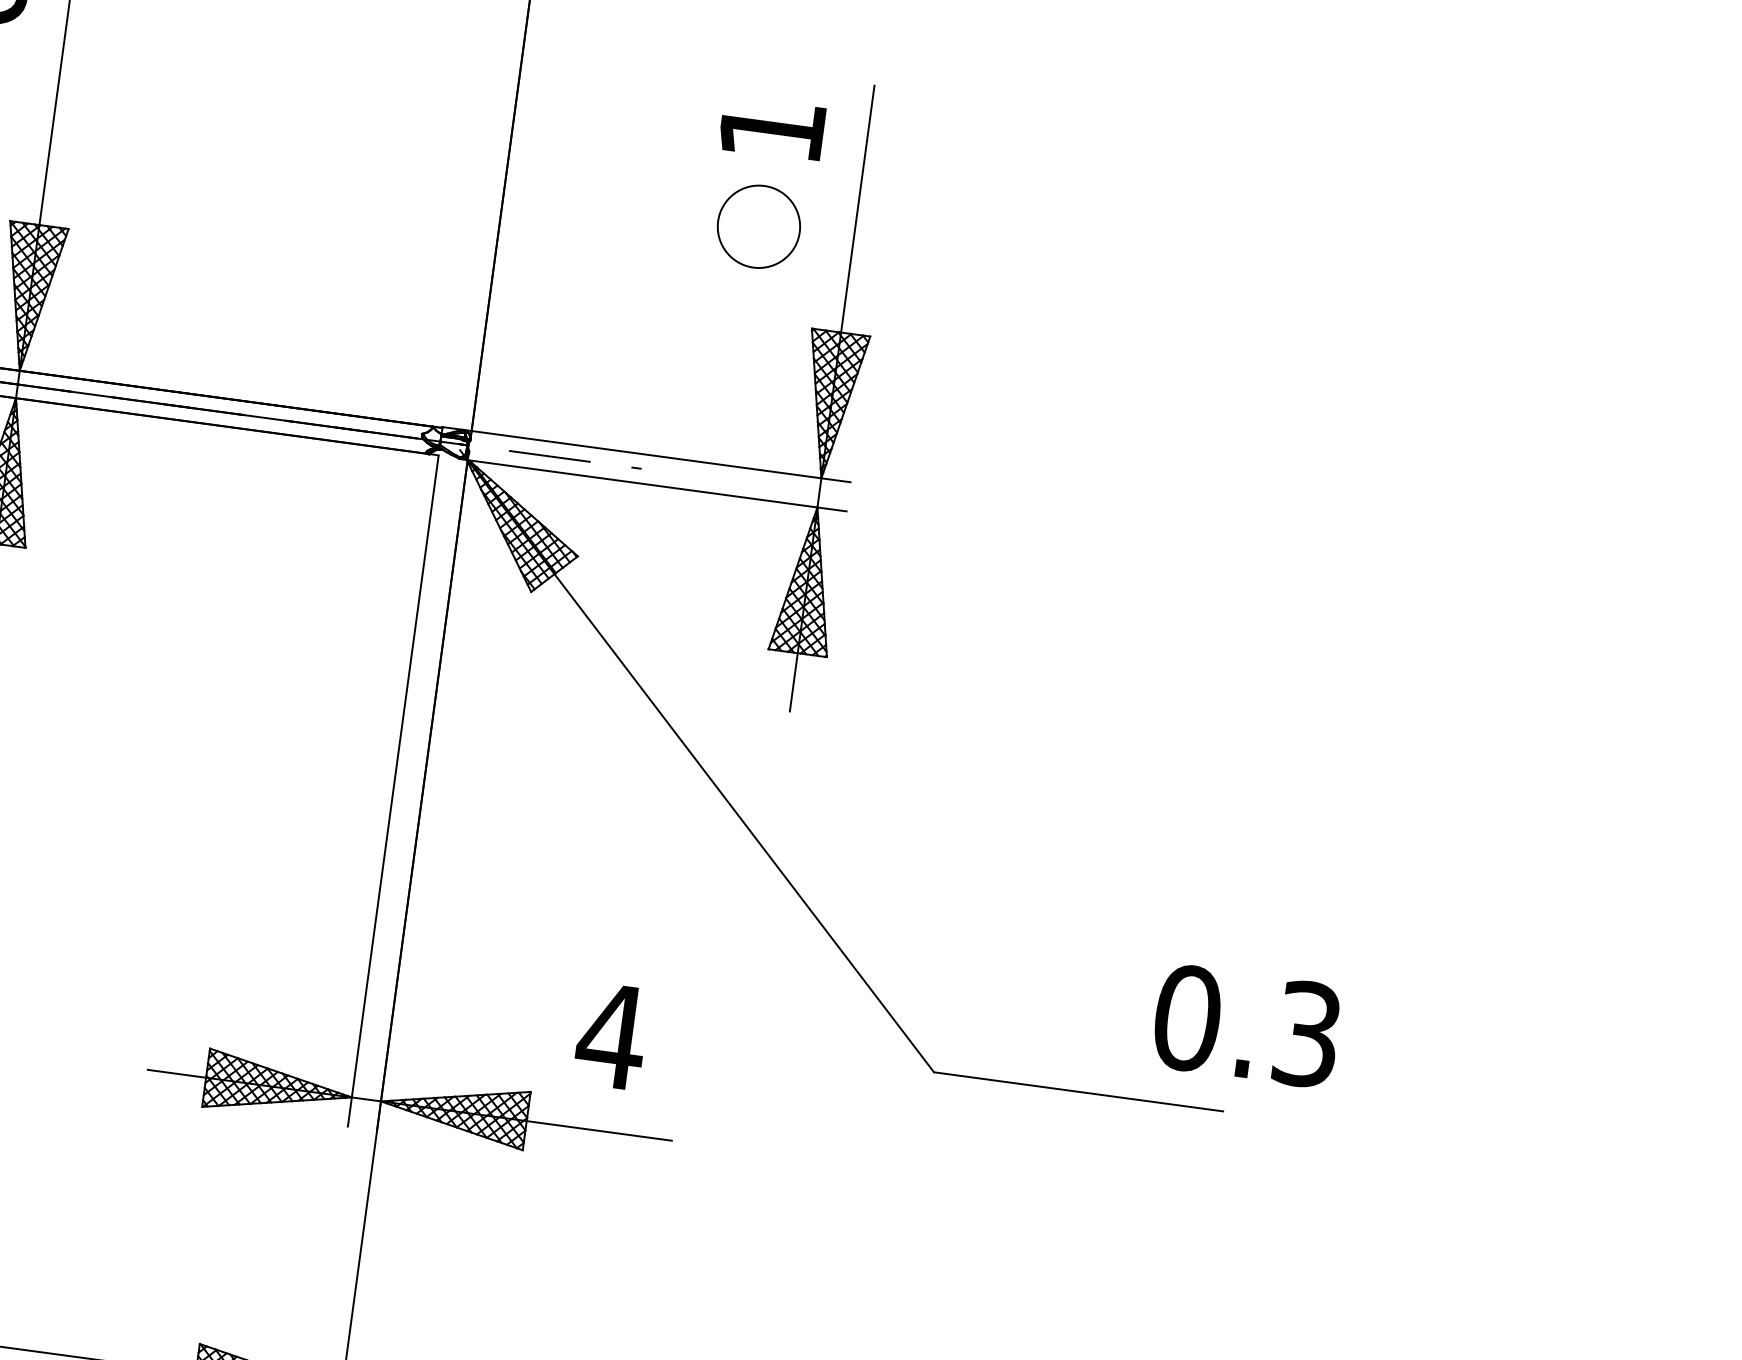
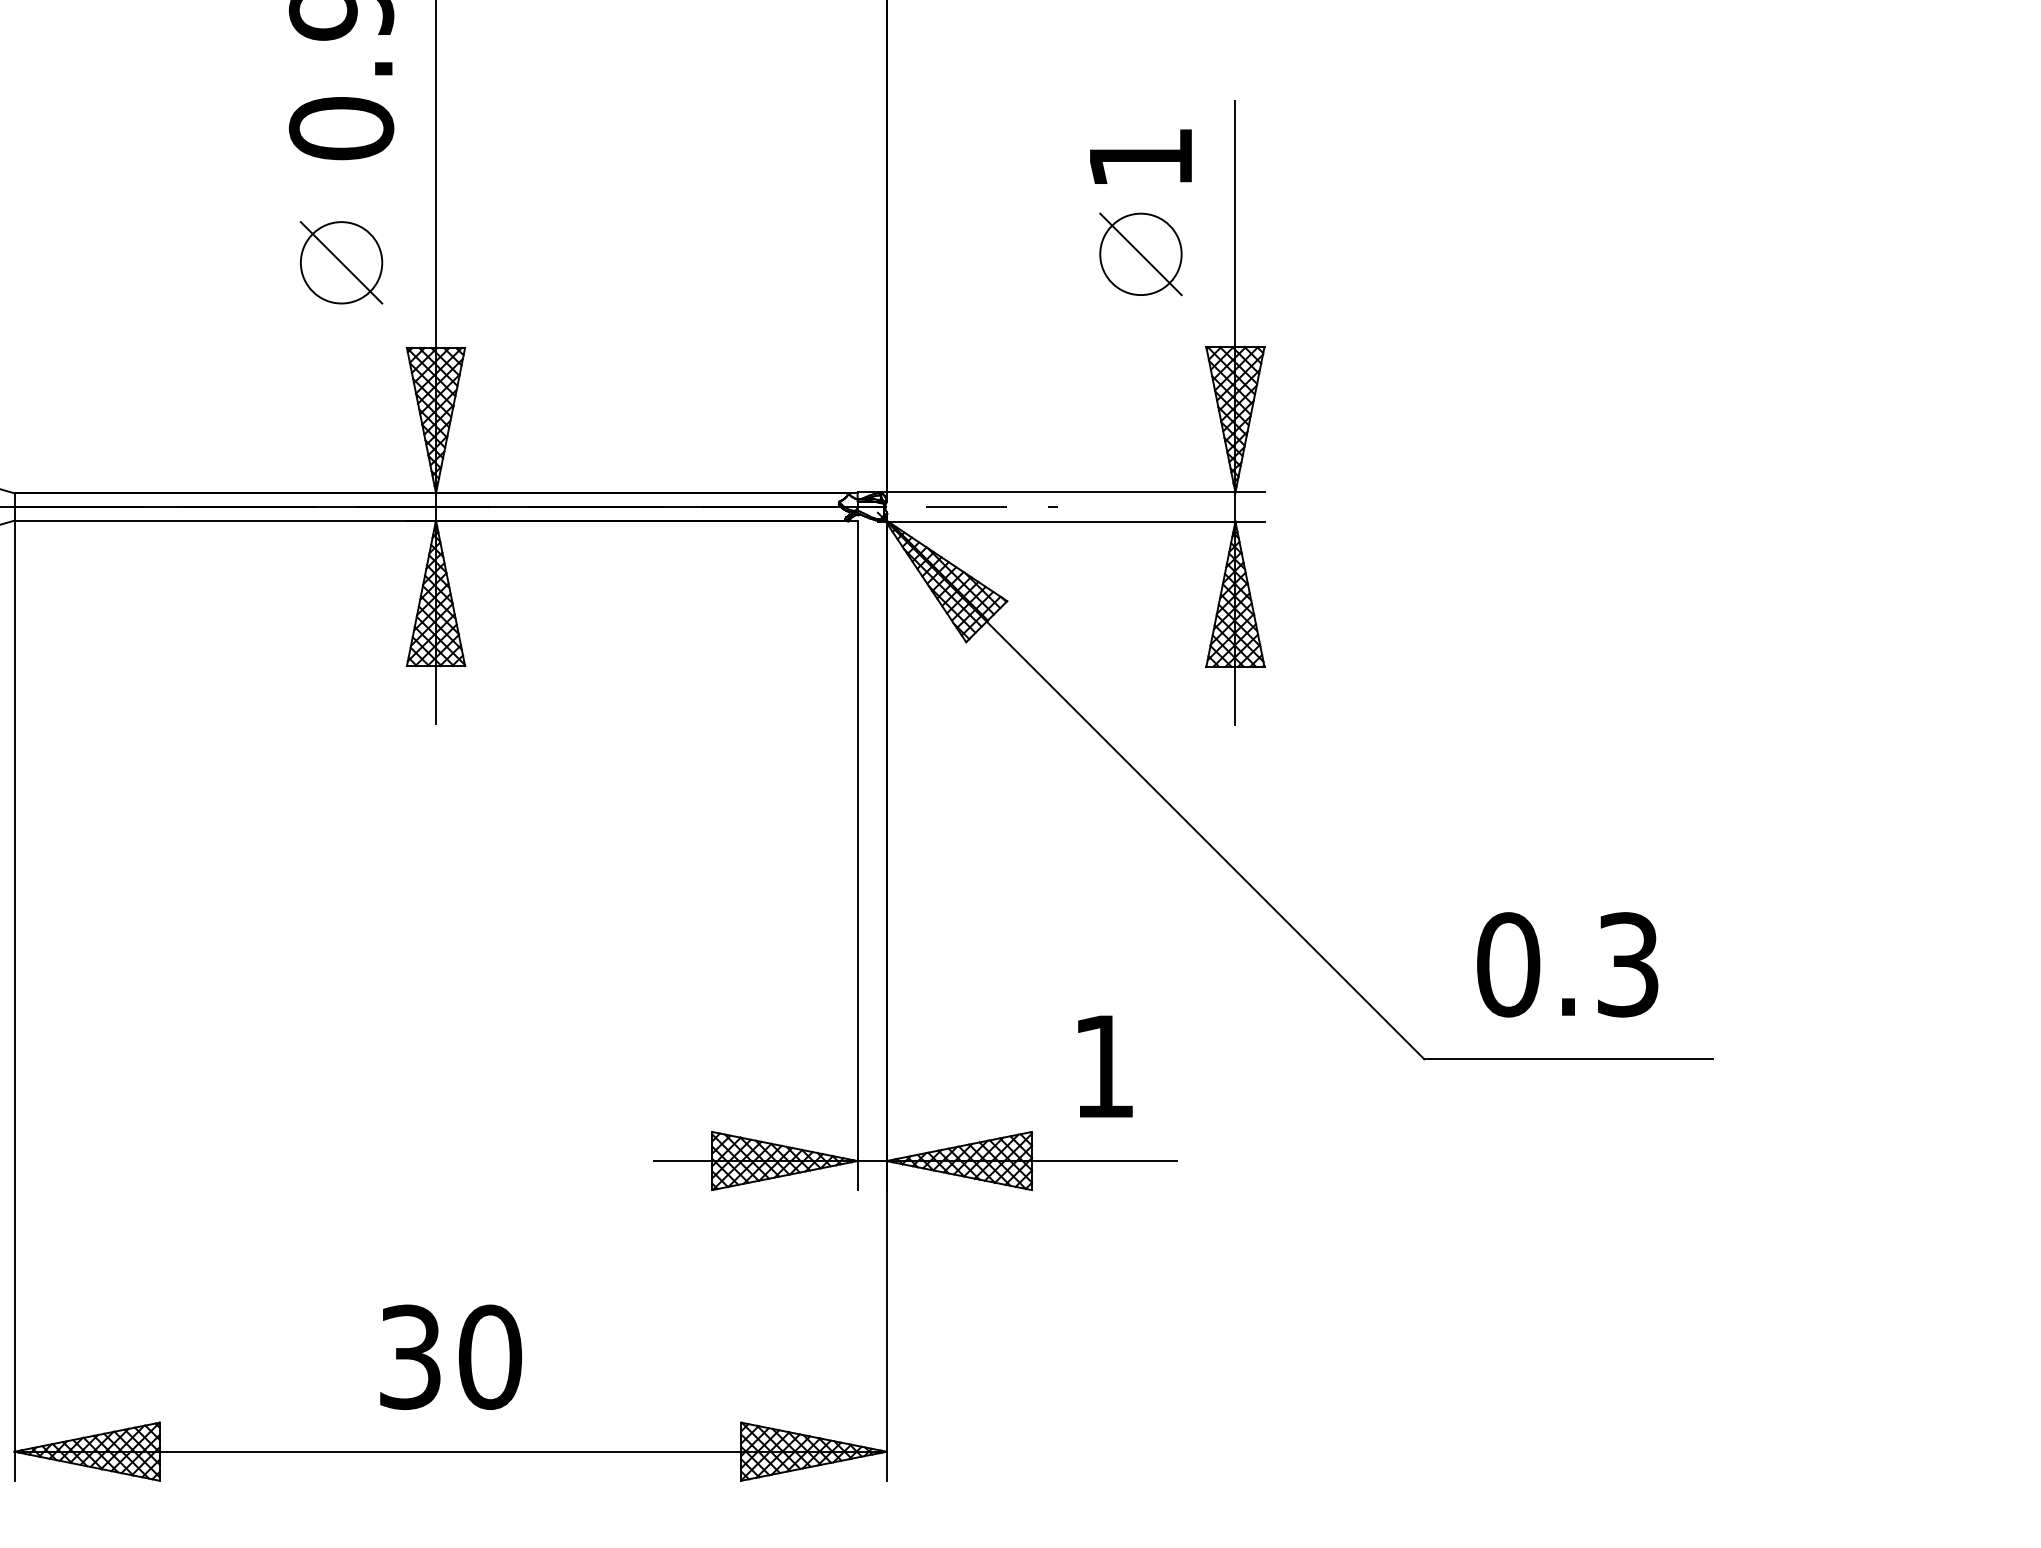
line: (758, 226) -> (1140, 254), added
text: (1246, 1025) -> (1567, 964), moved
text: (611, 1036) -> (1103, 1066), 4 -> 1

